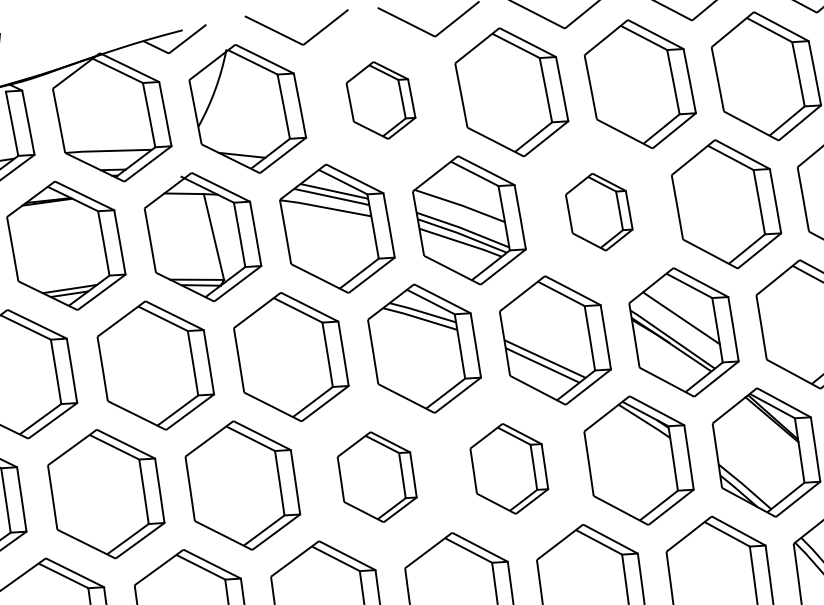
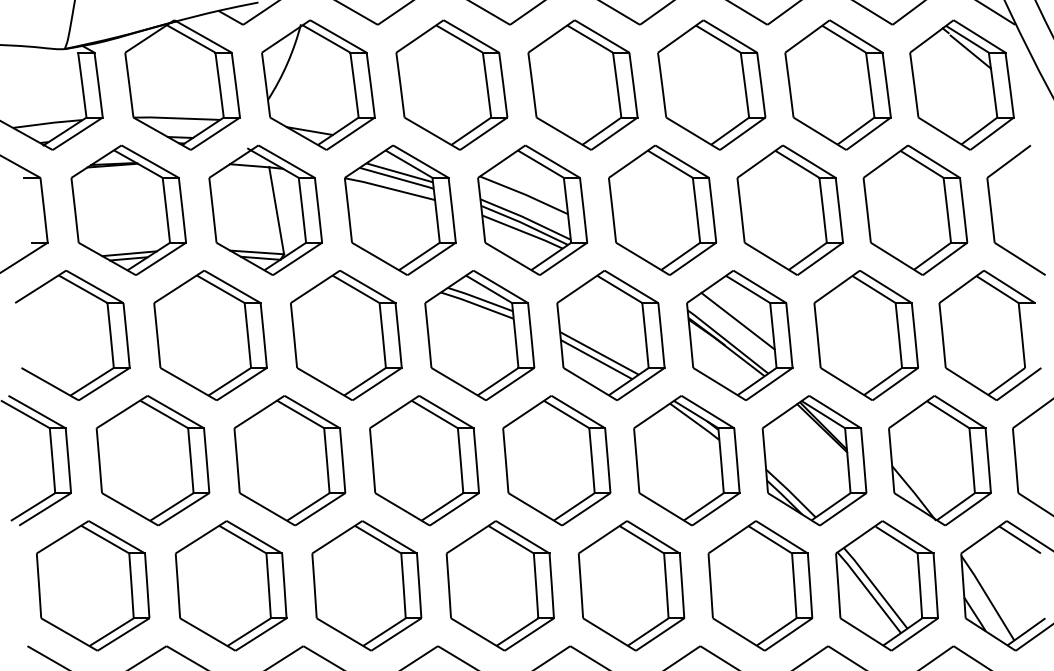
part: (380, 99) -> (451, 84), size x1.67
part: (598, 211) -> (662, 209), size x1.67
part: (508, 468) -> (556, 460), size x1.43
part: (377, 476) -> (424, 460), size x1.43

